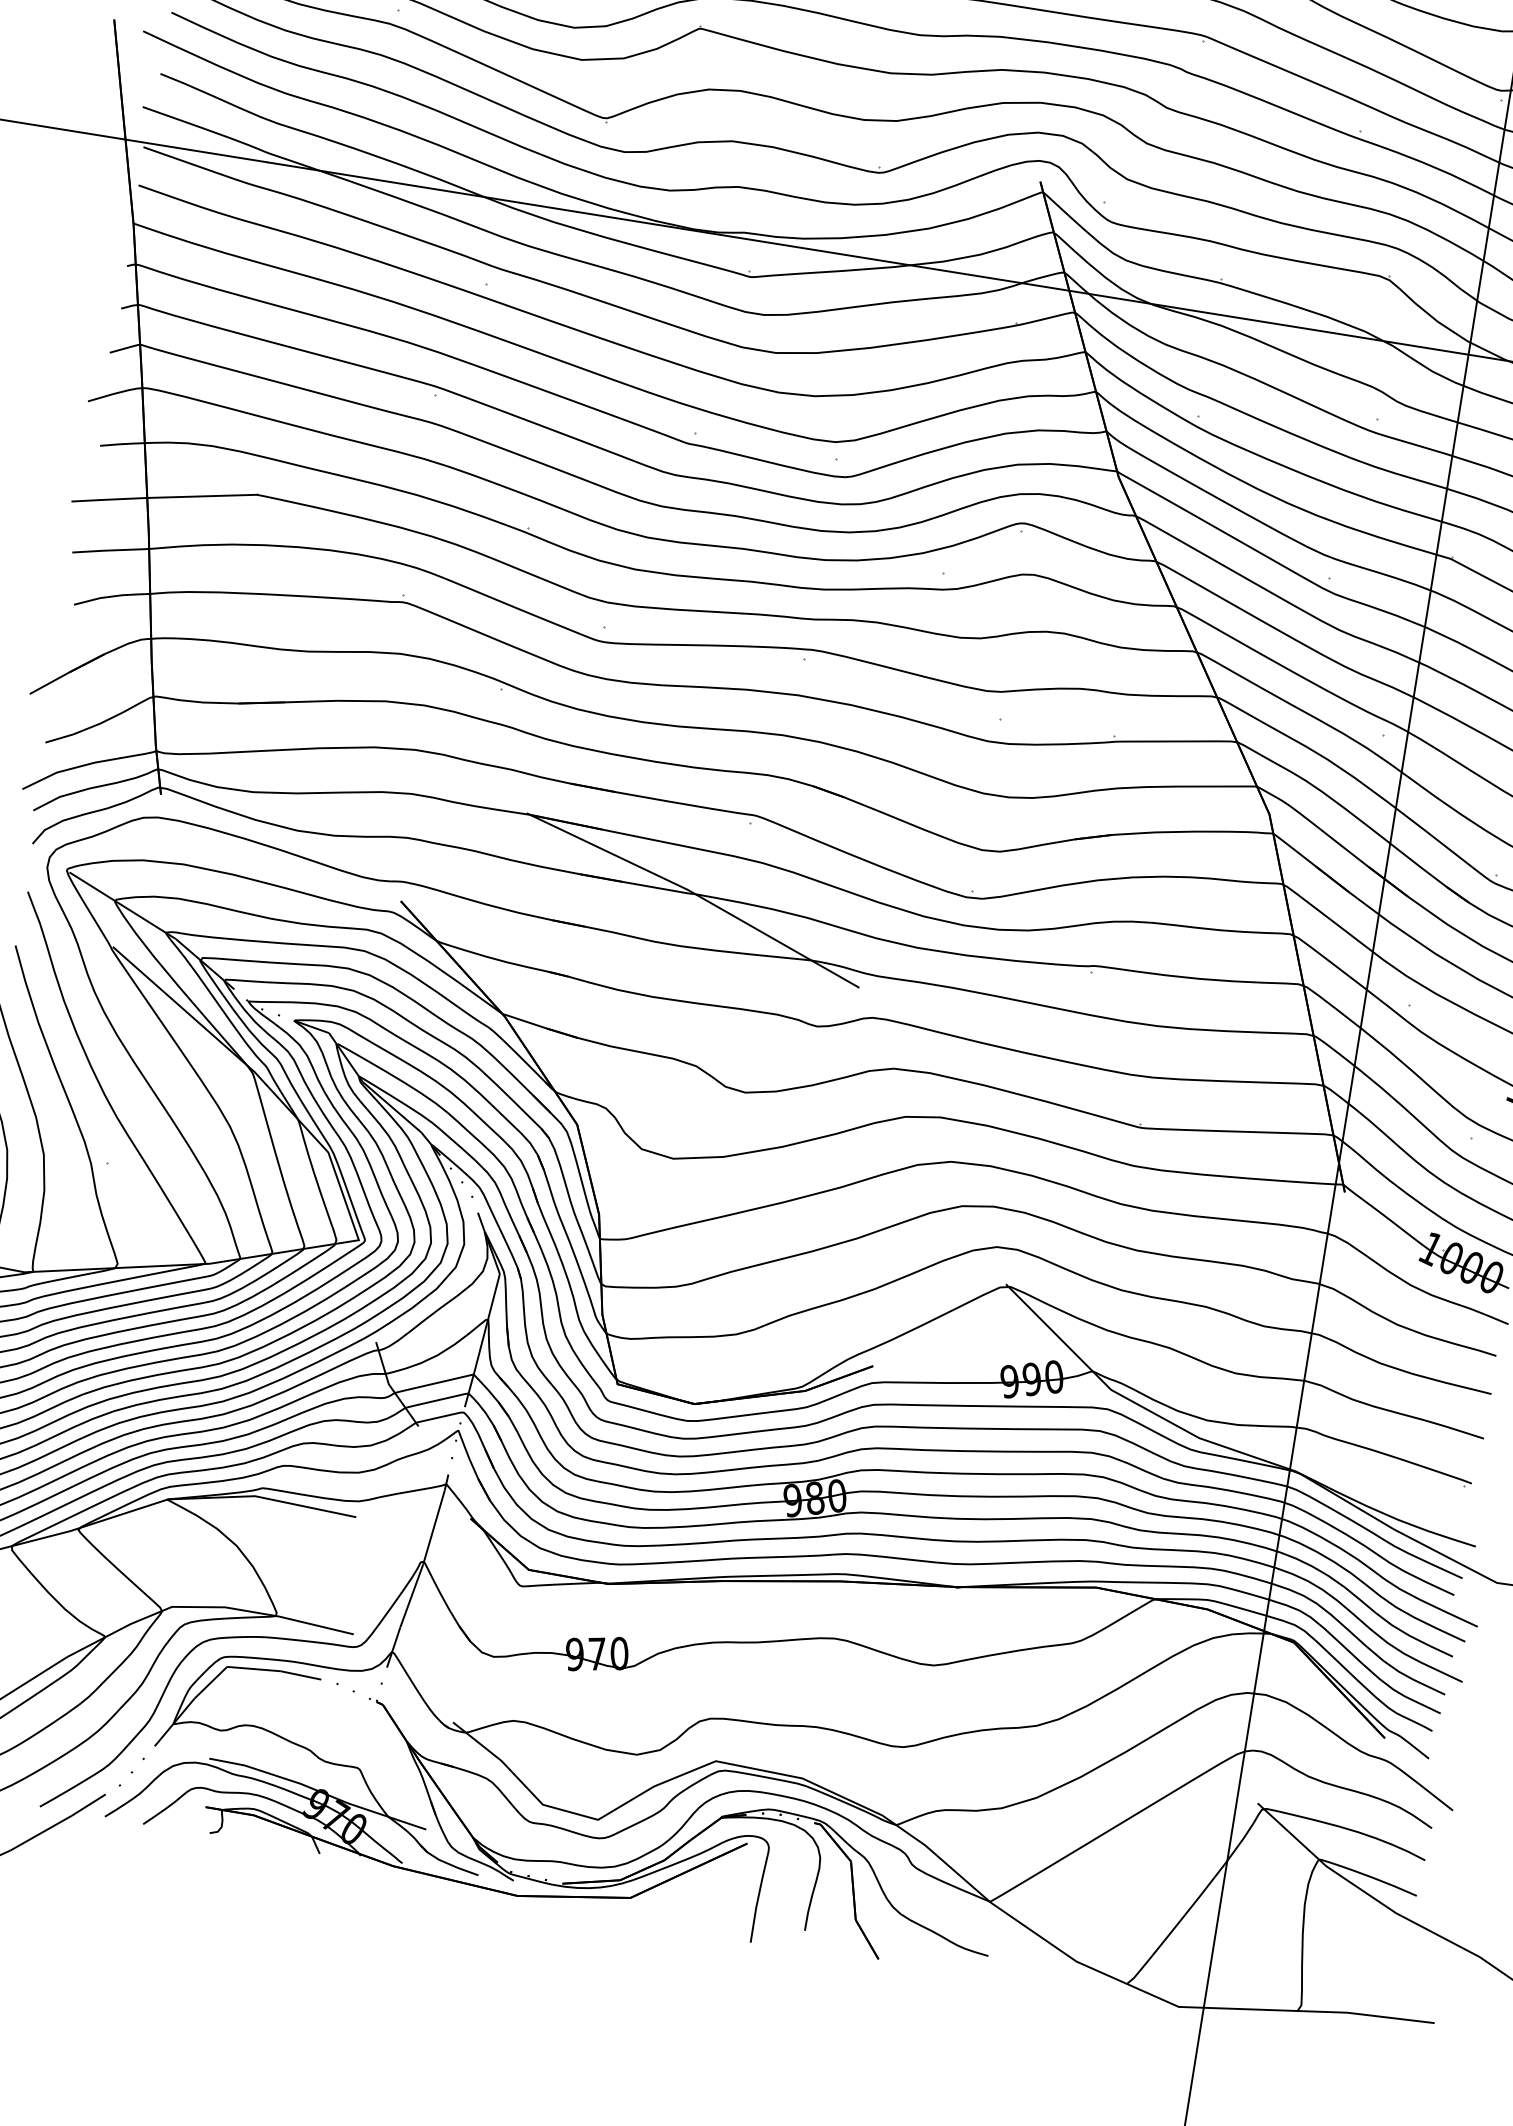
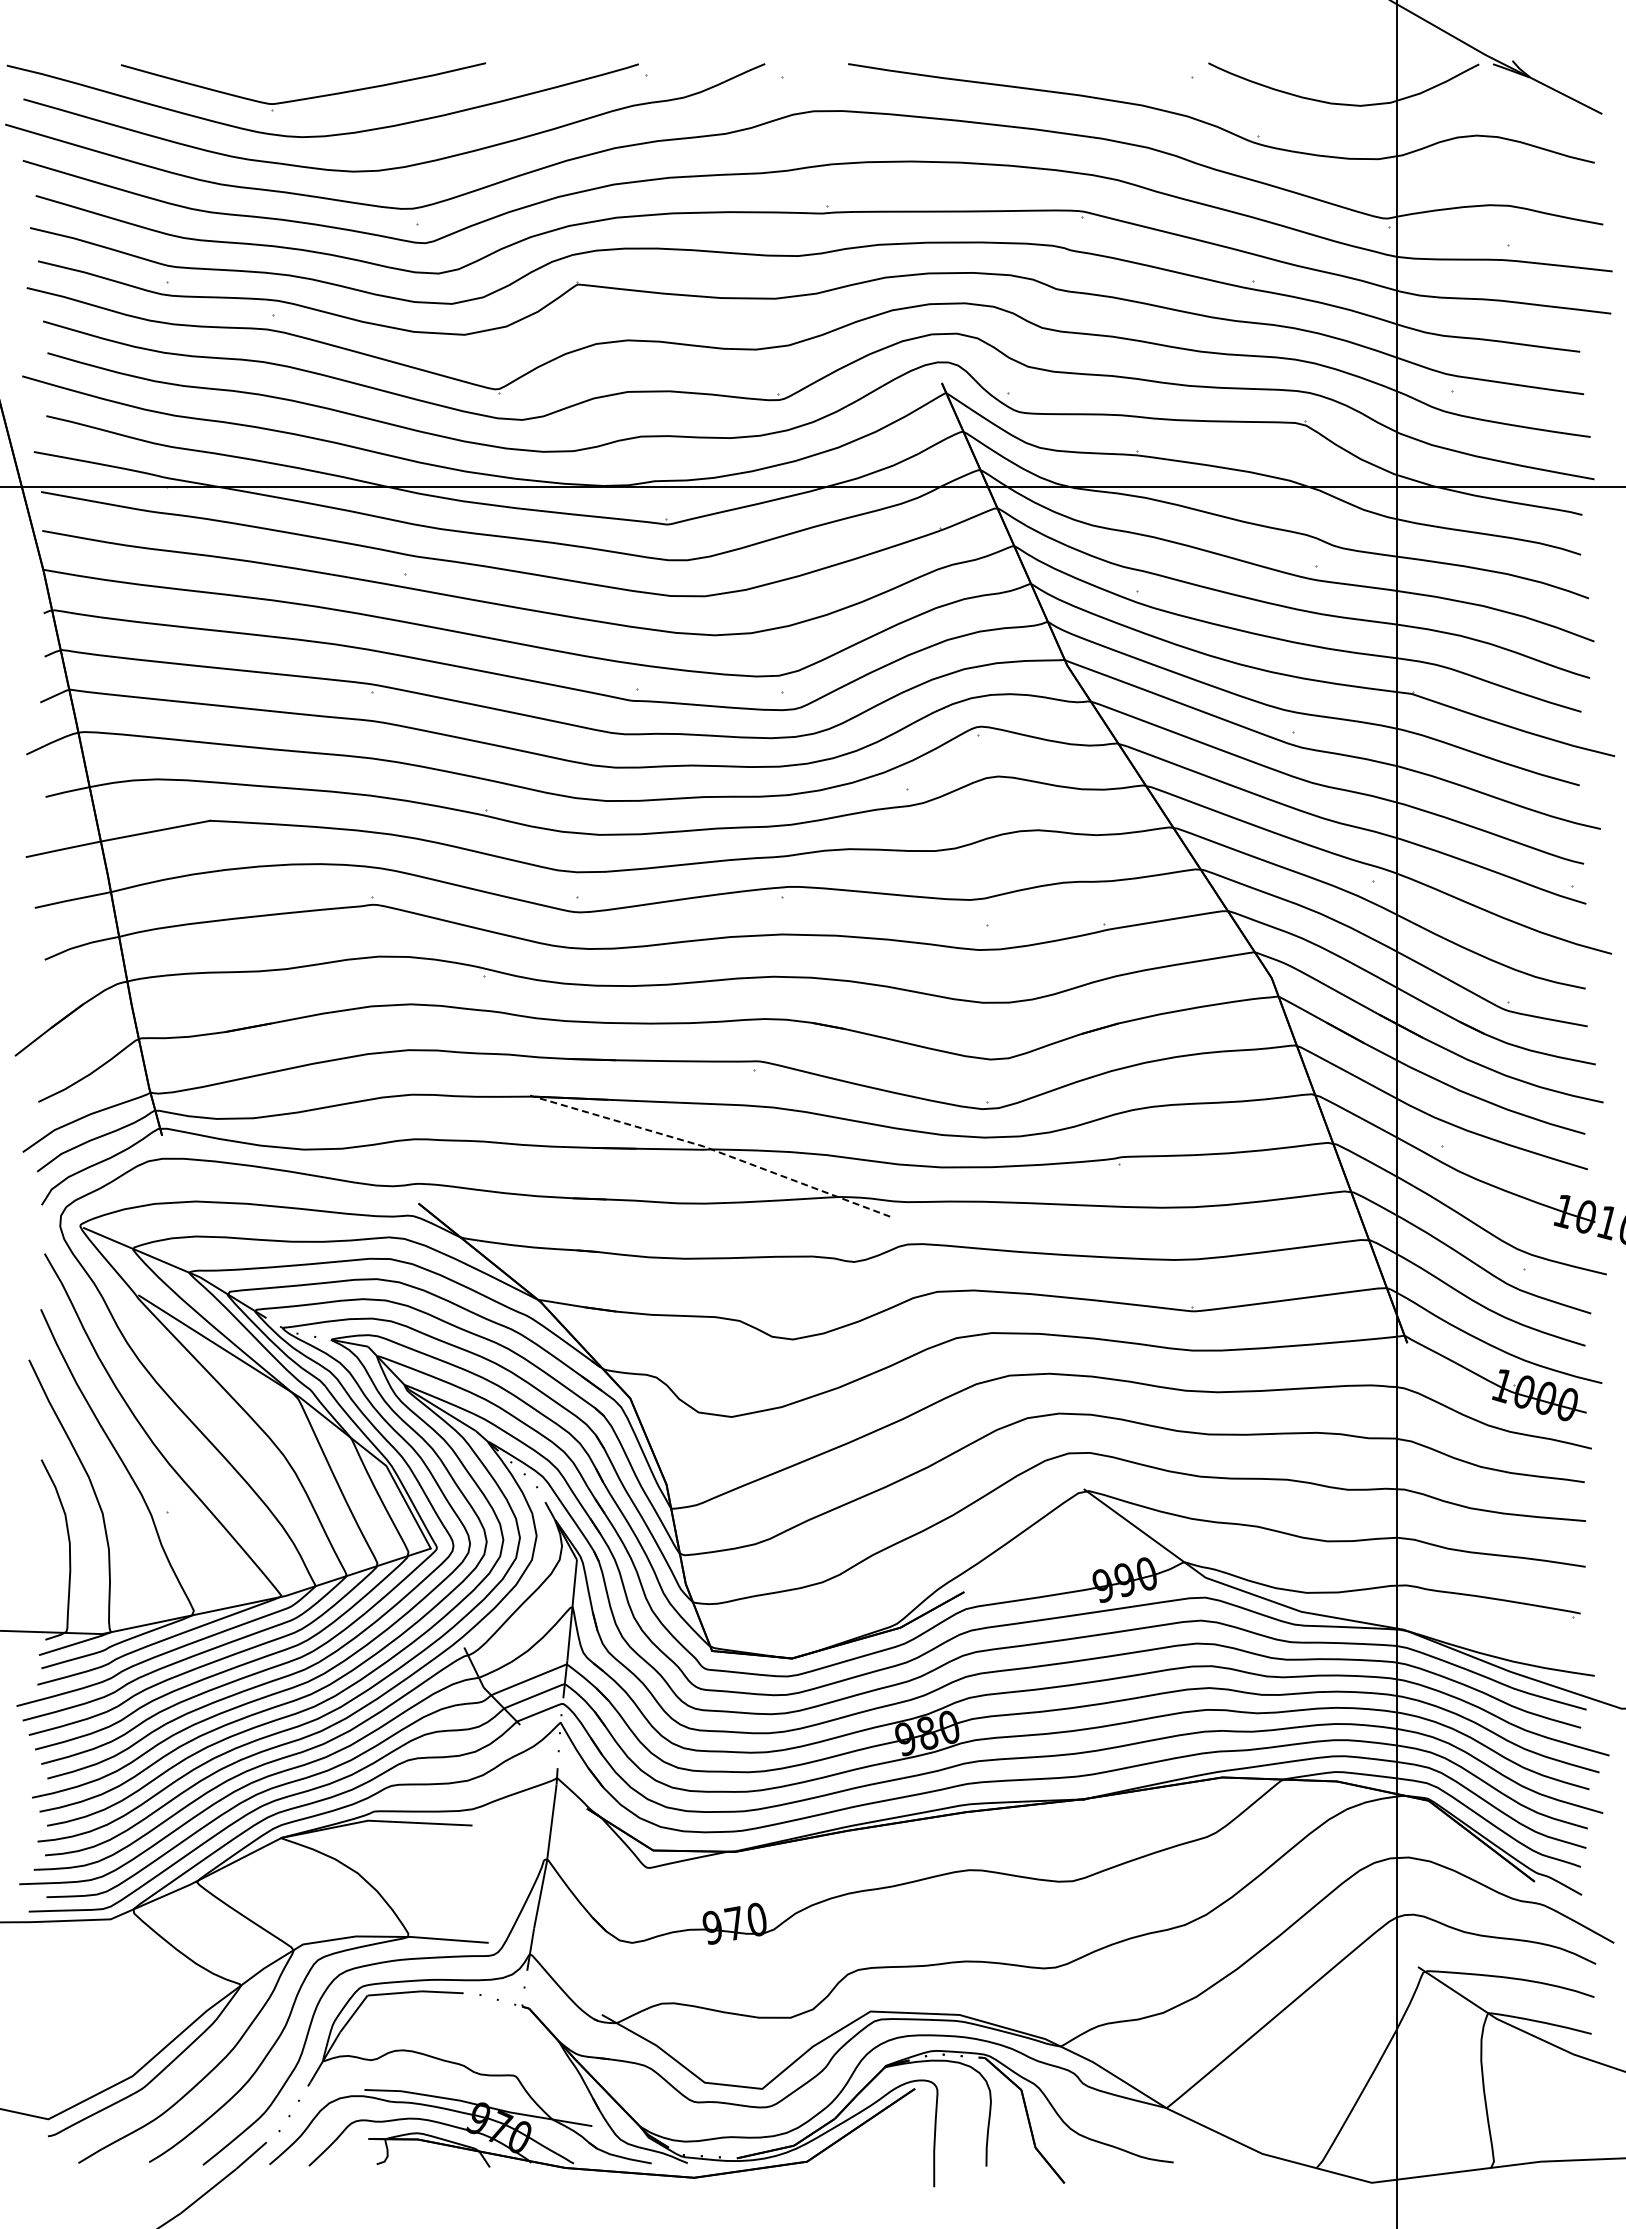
line: (695, 894) -> (711, 1149), solid -> dashed

